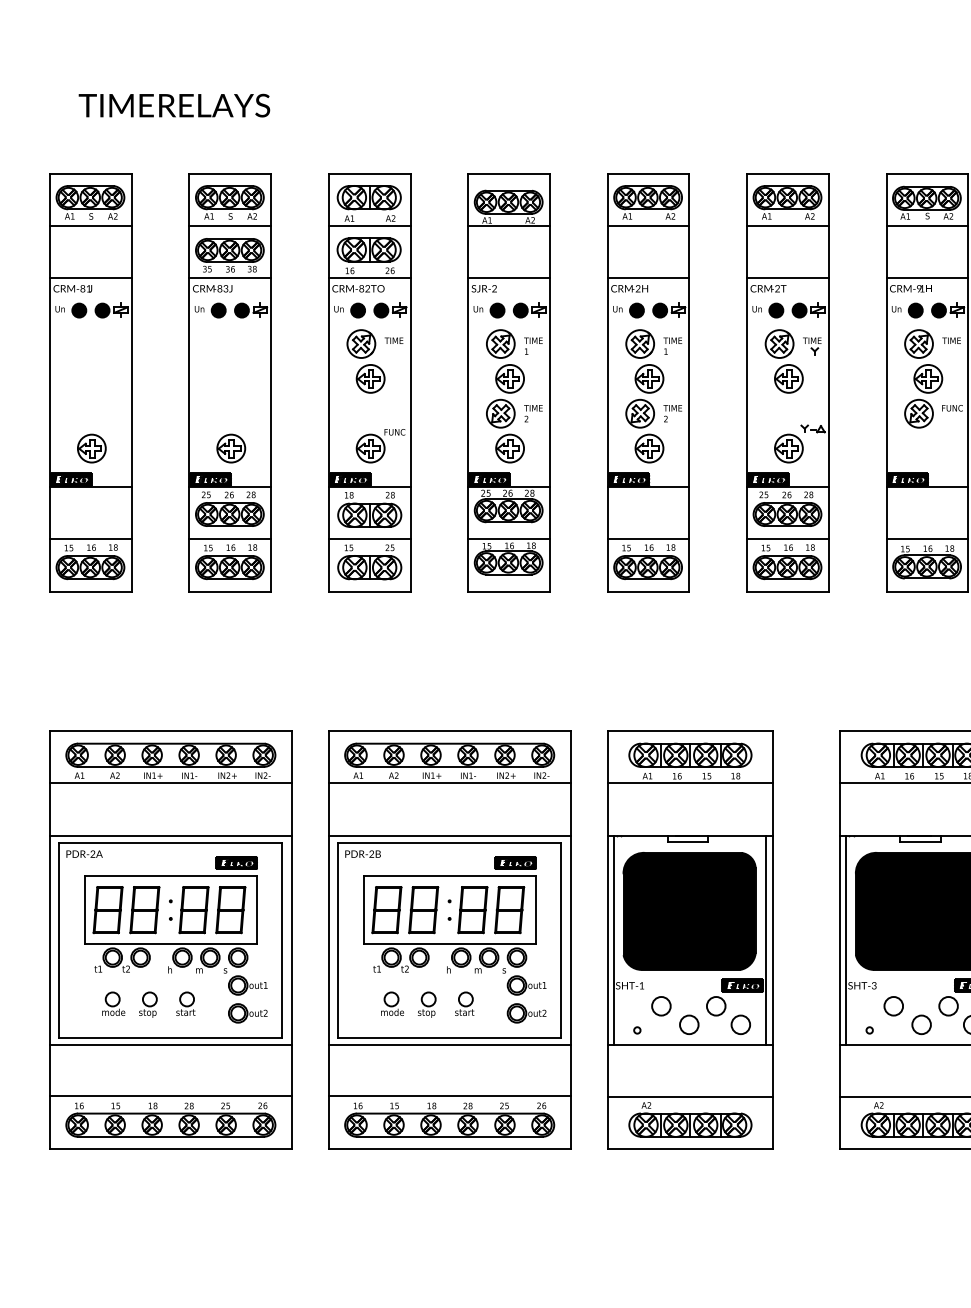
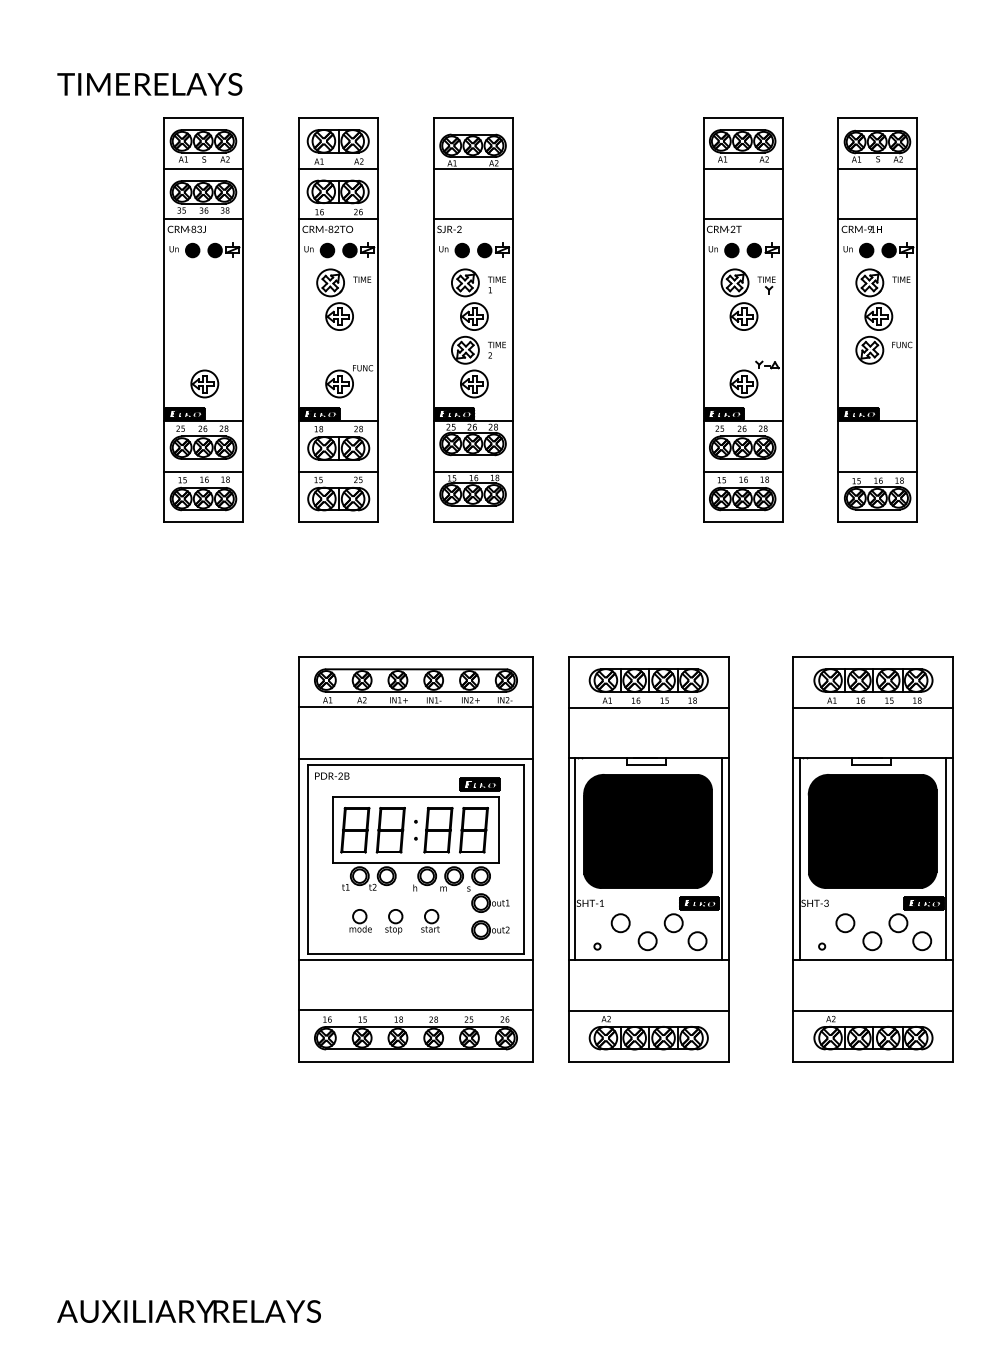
text: (174, 105) -> (149, 84), moved
part: (91, 381) -> (69, 319), removed
part: (648, 381) -> (608, 319), removed
part: (170, 940) -> (146, 859), removed

